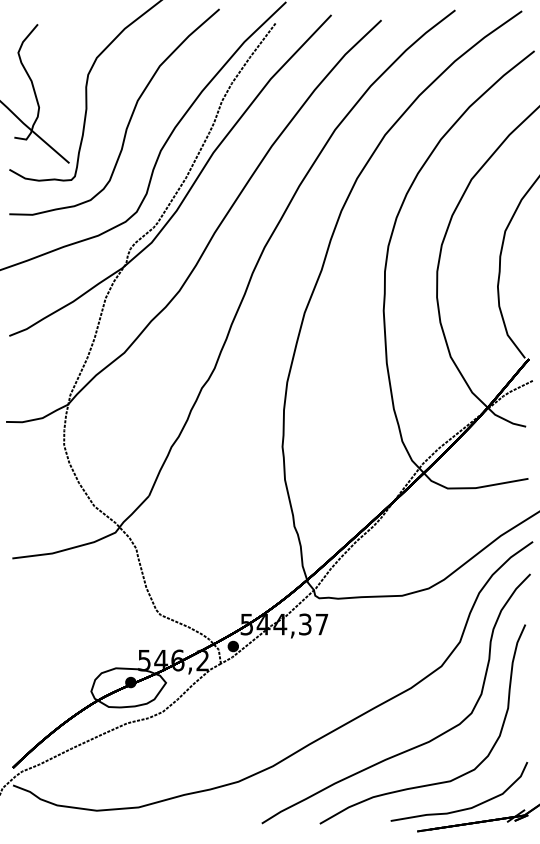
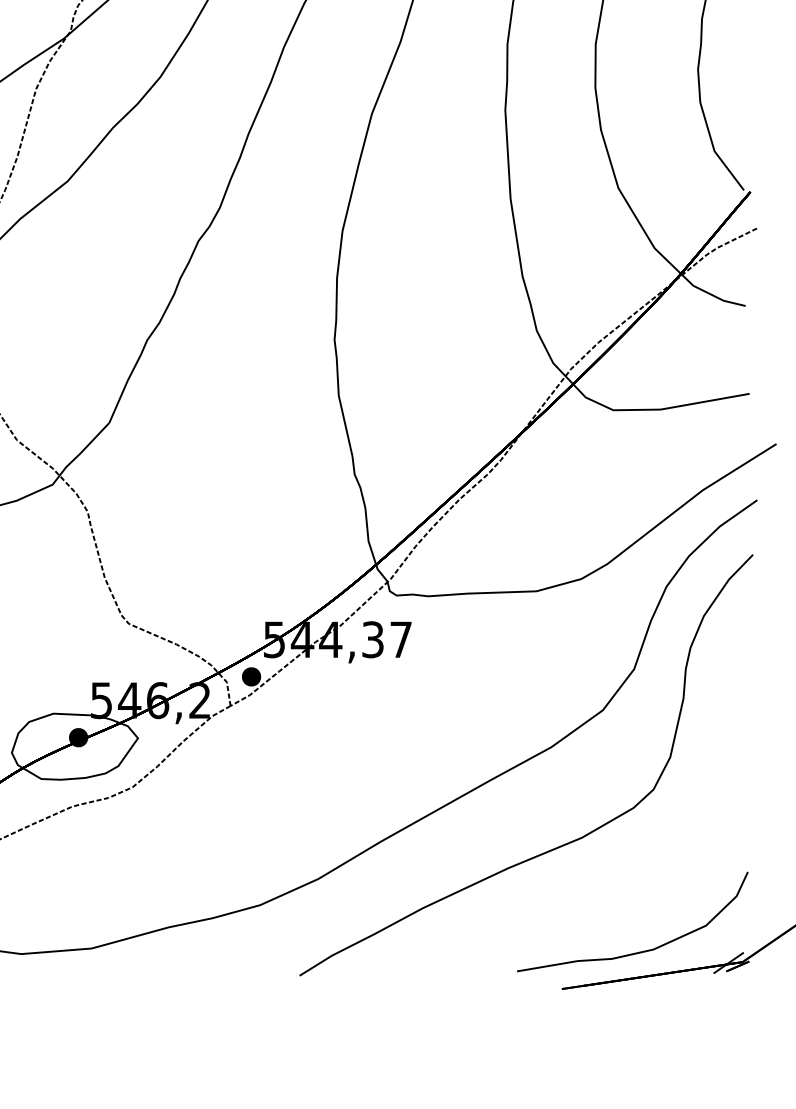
curve: (436, 782) -> (594, 906), removed

